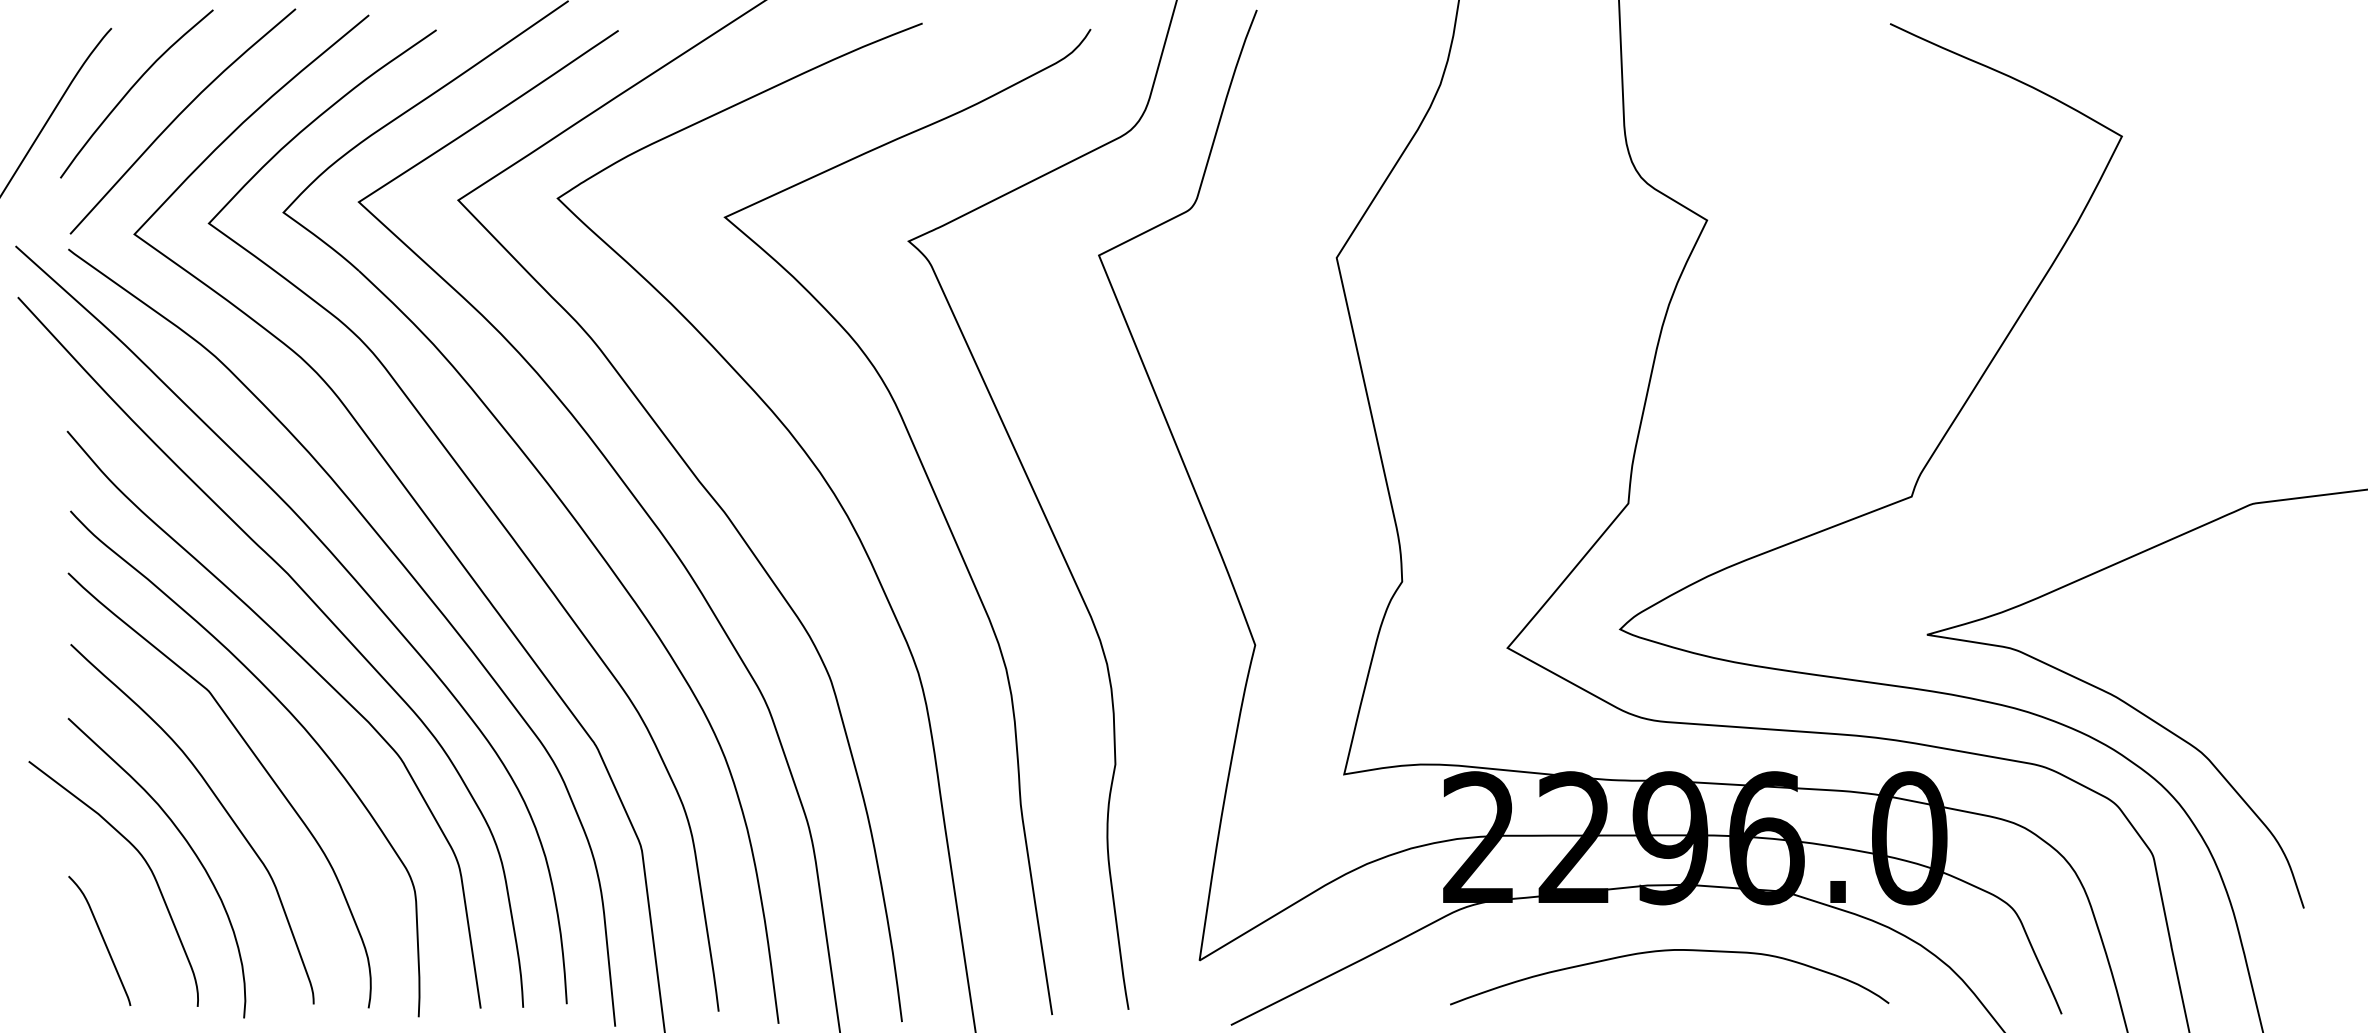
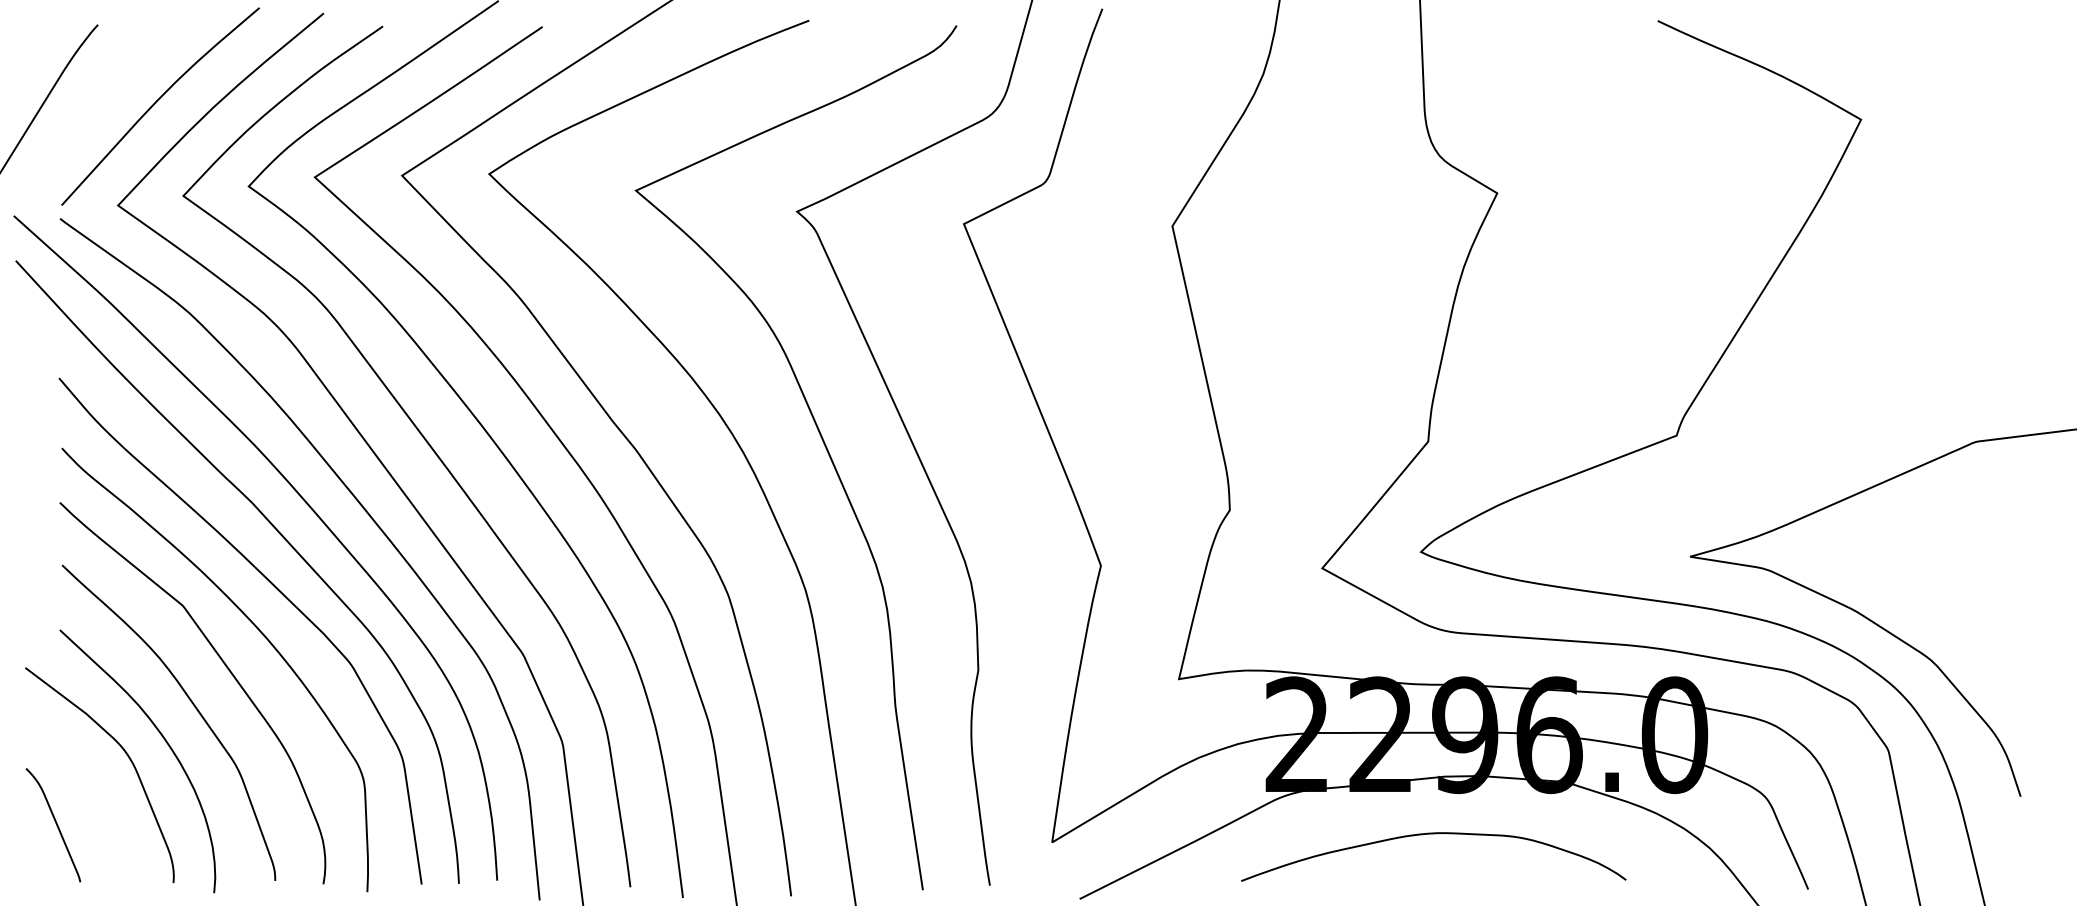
curve: (132, 88) -> (116, 77), removed
curve: (102, 939) -> (55, 823), moved
curve: (1669, 951) -> (1433, 834), moved

